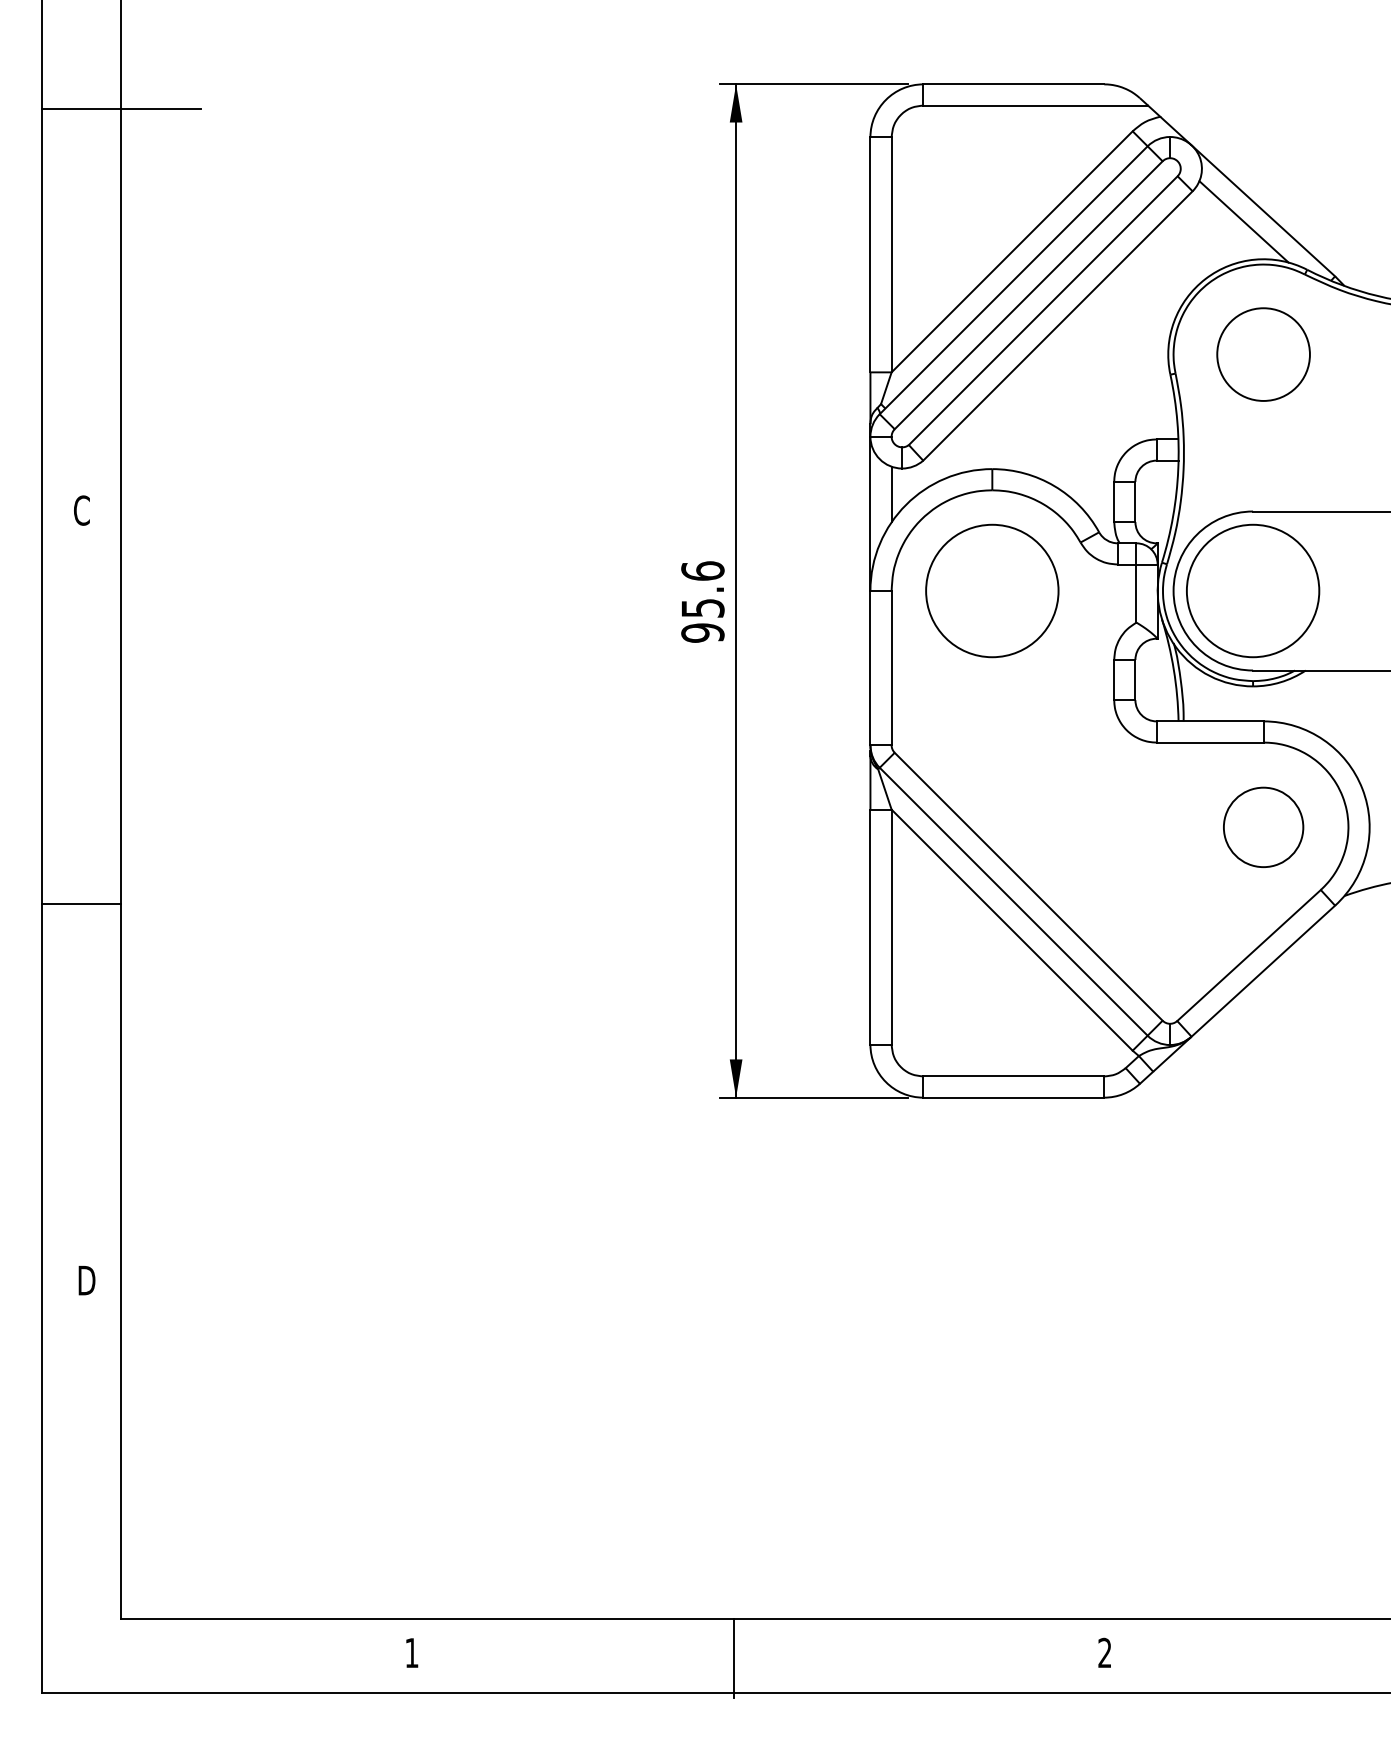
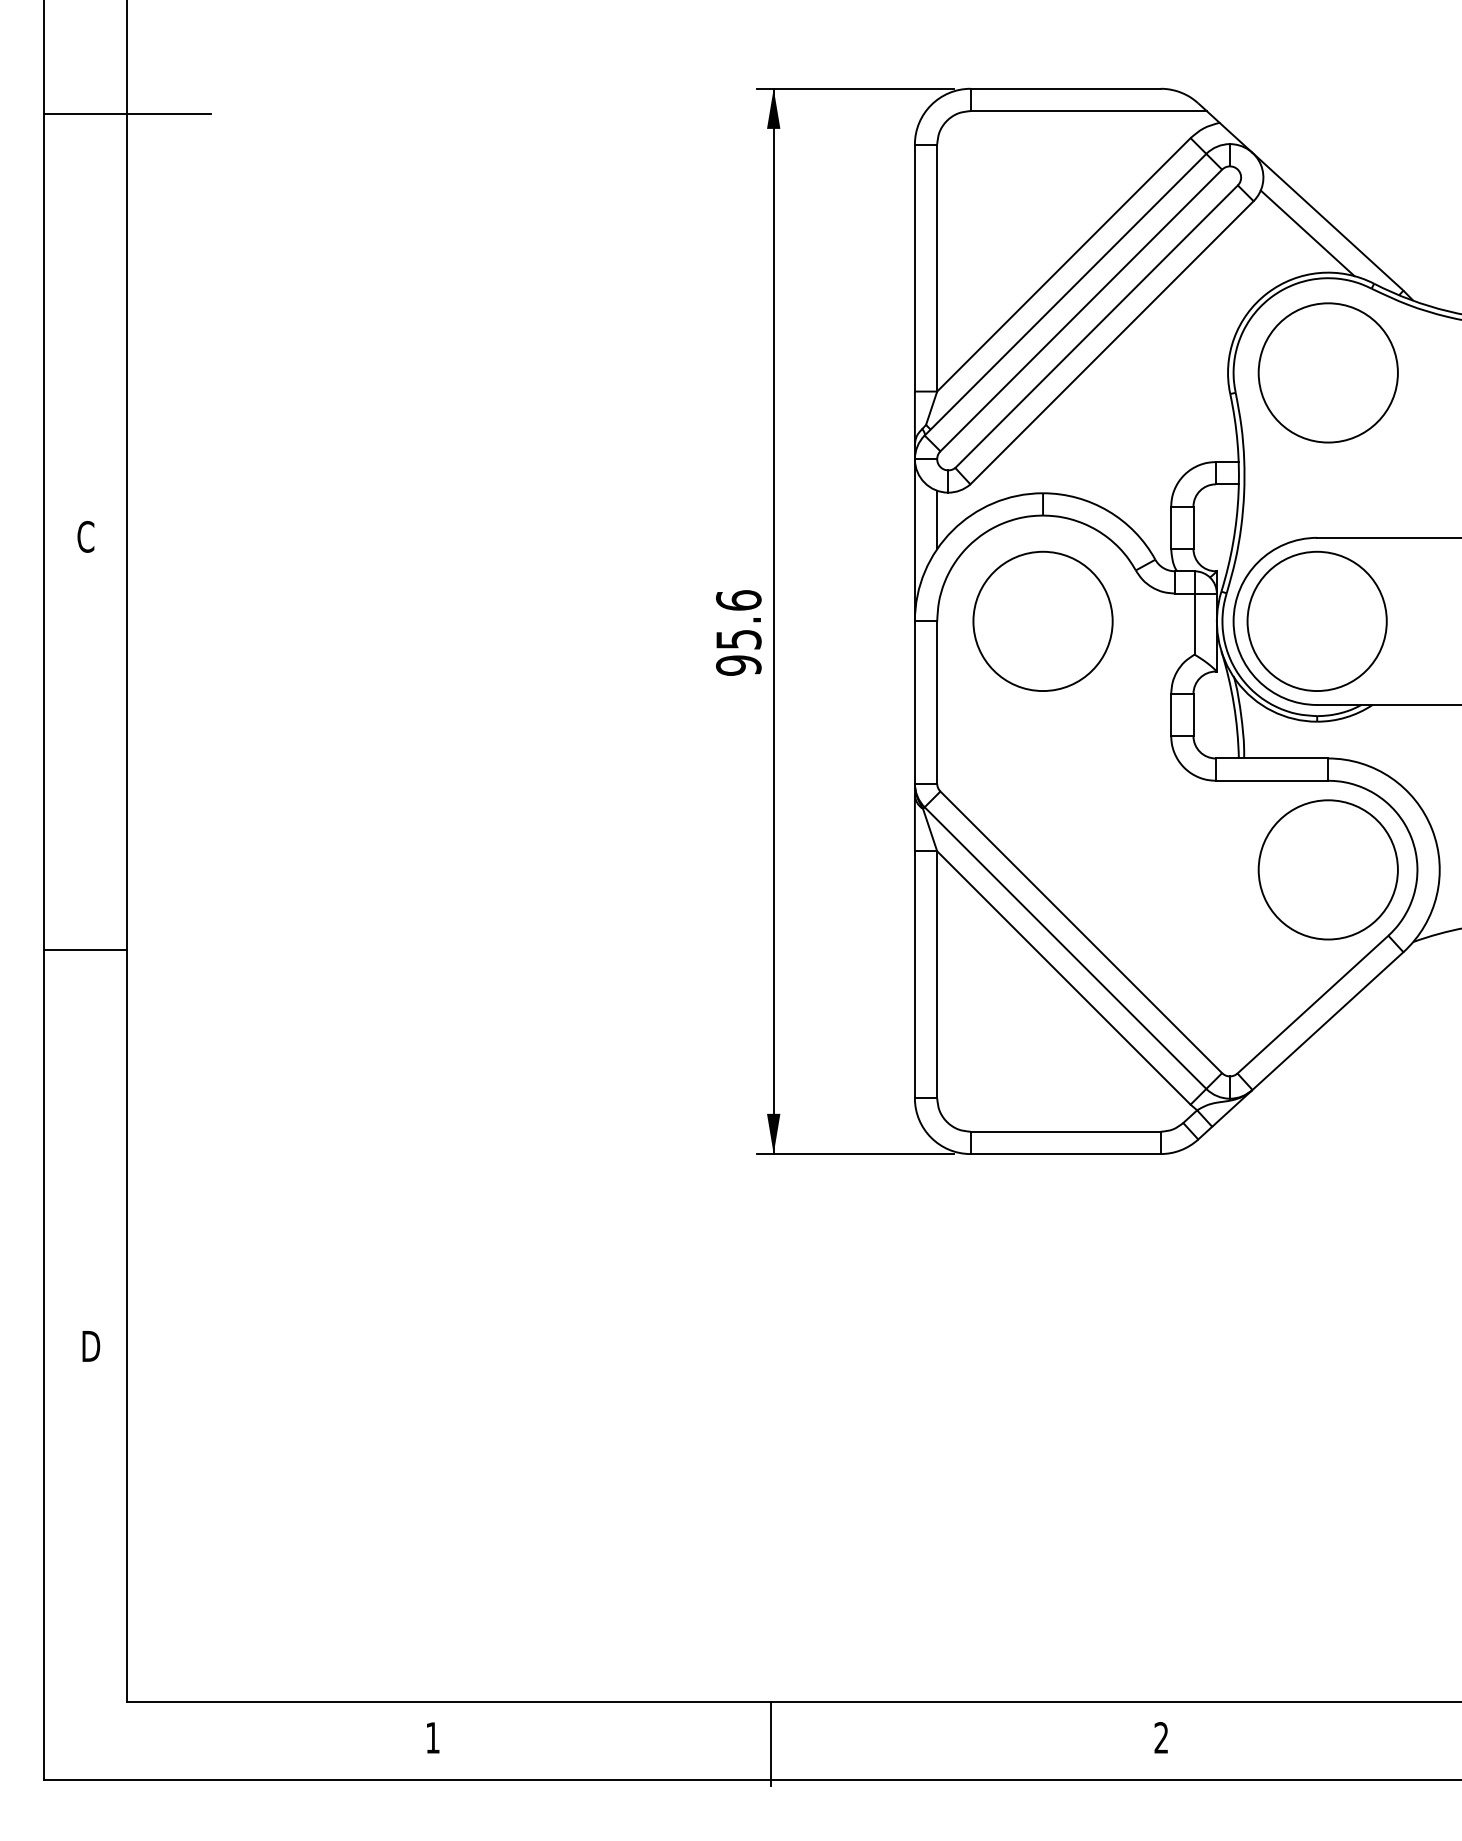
circle: (1263, 354) -> (1328, 372), size x1.43
circle: (1263, 827) -> (1328, 870), size x1.67

